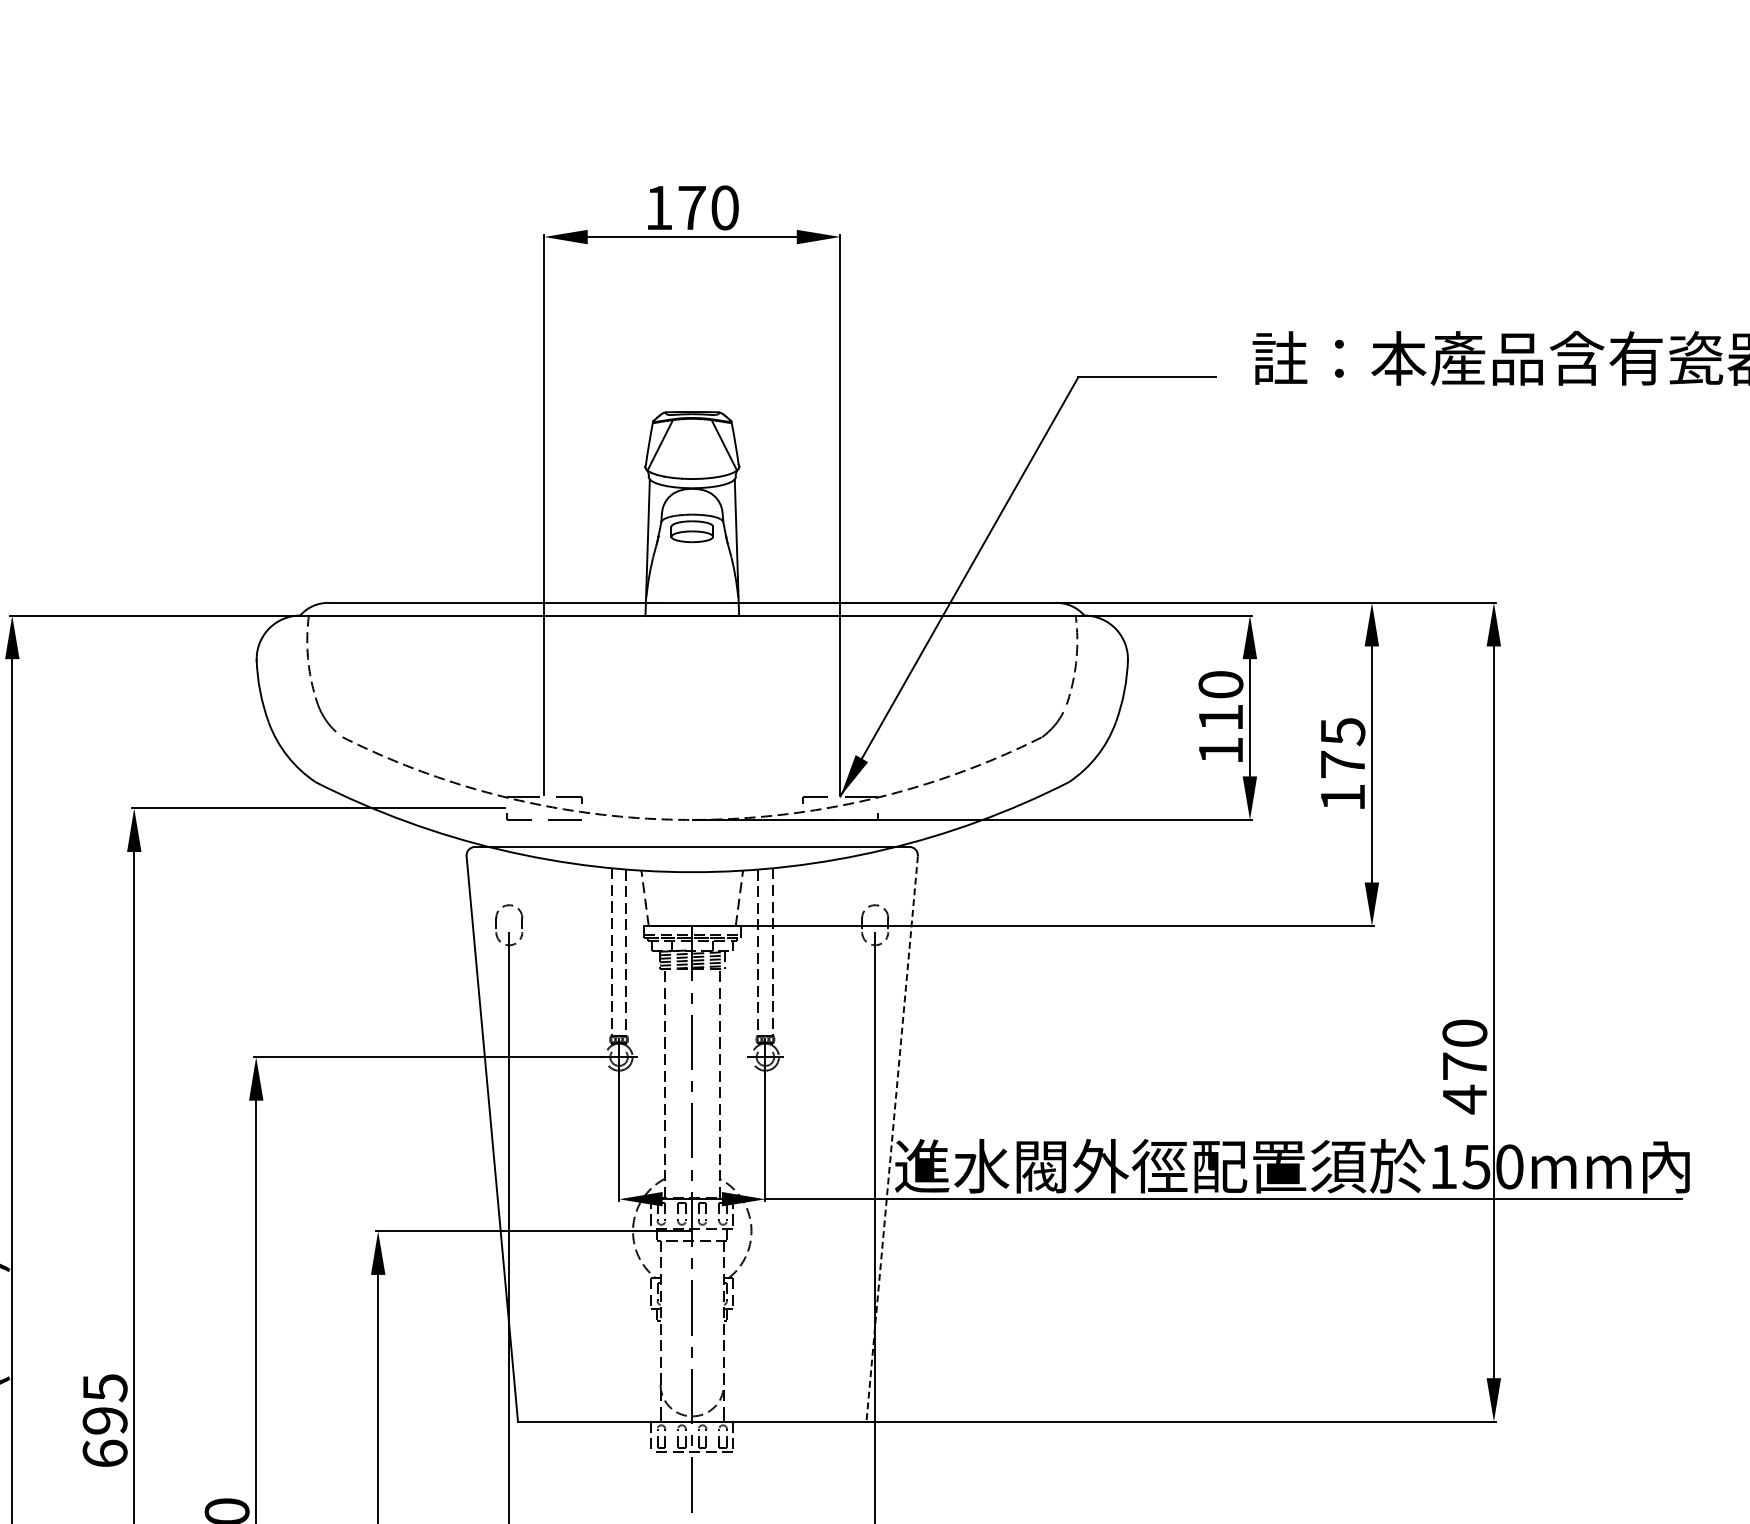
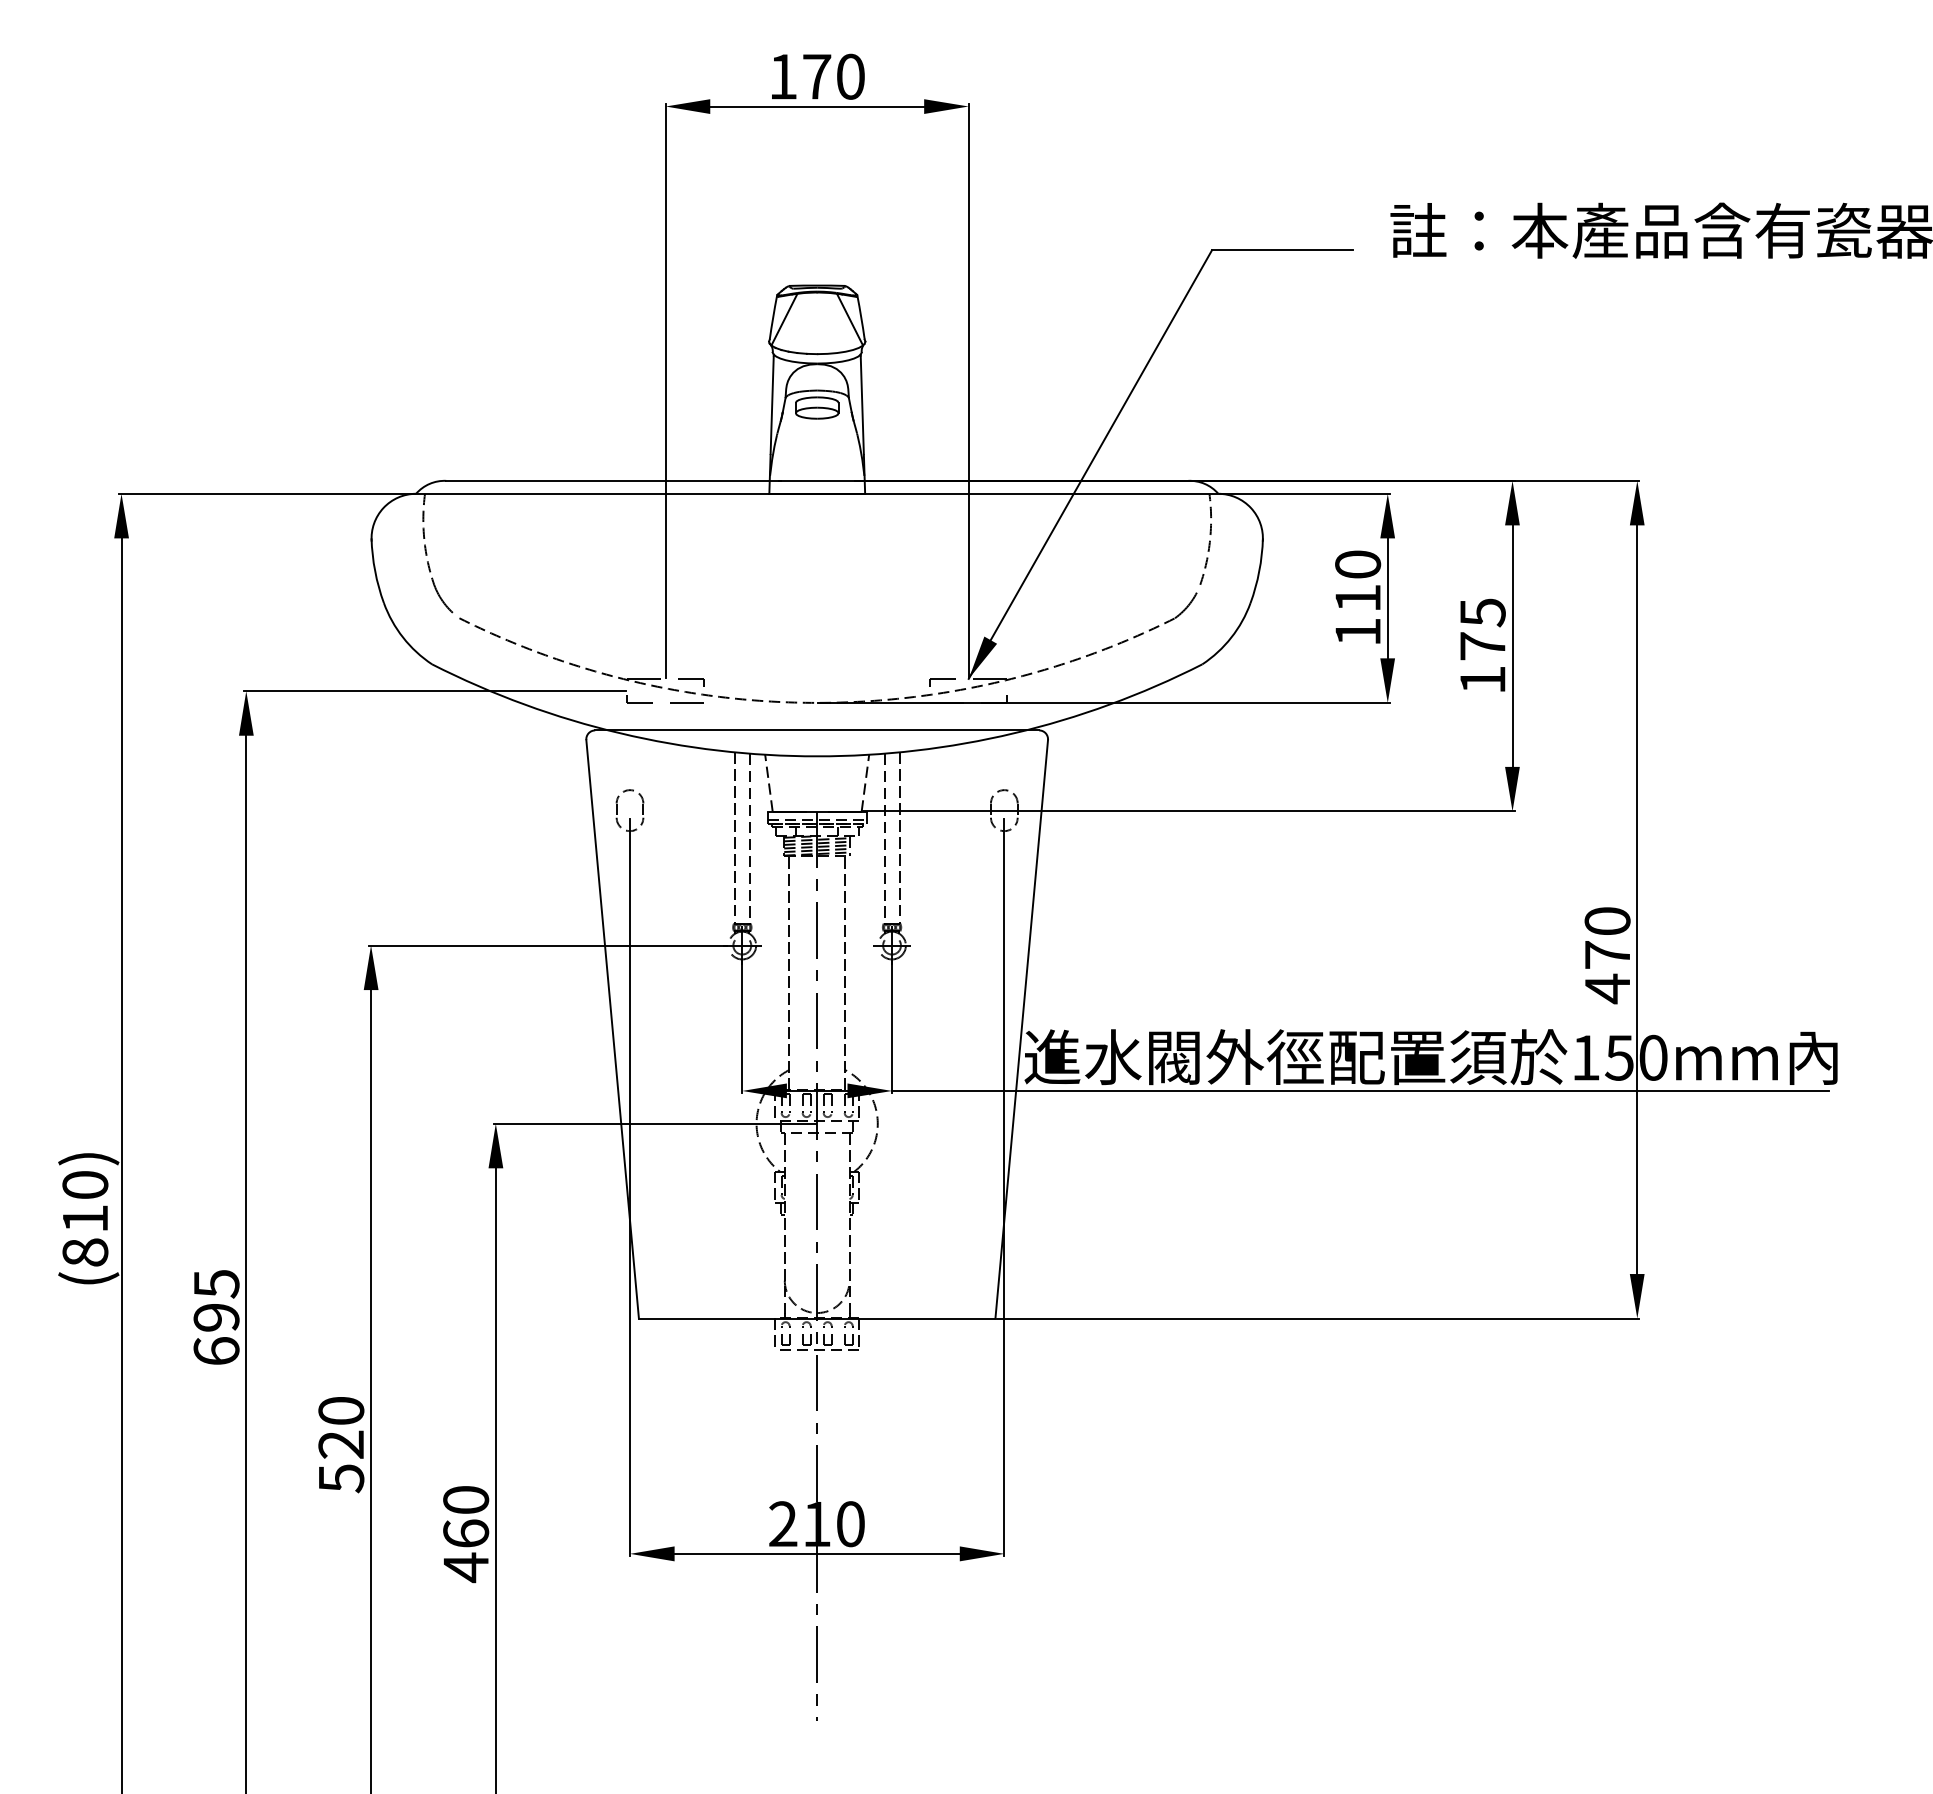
line: (891, 1139) -> (1021, 1029), dashed -> solid

